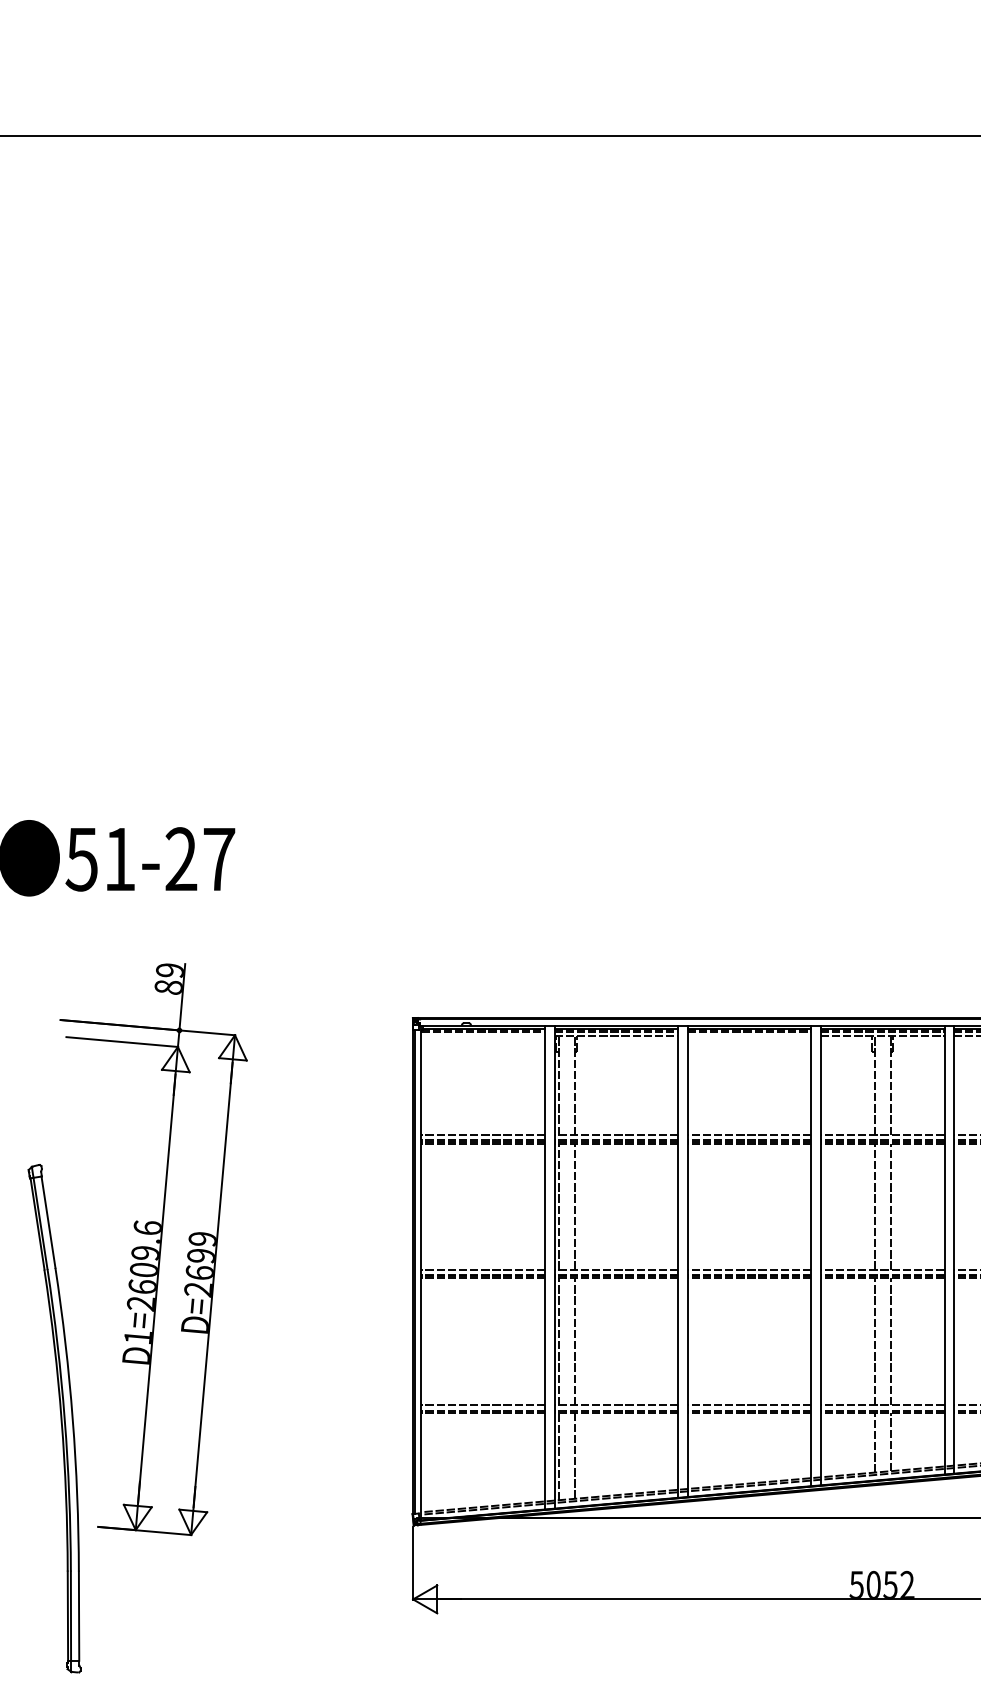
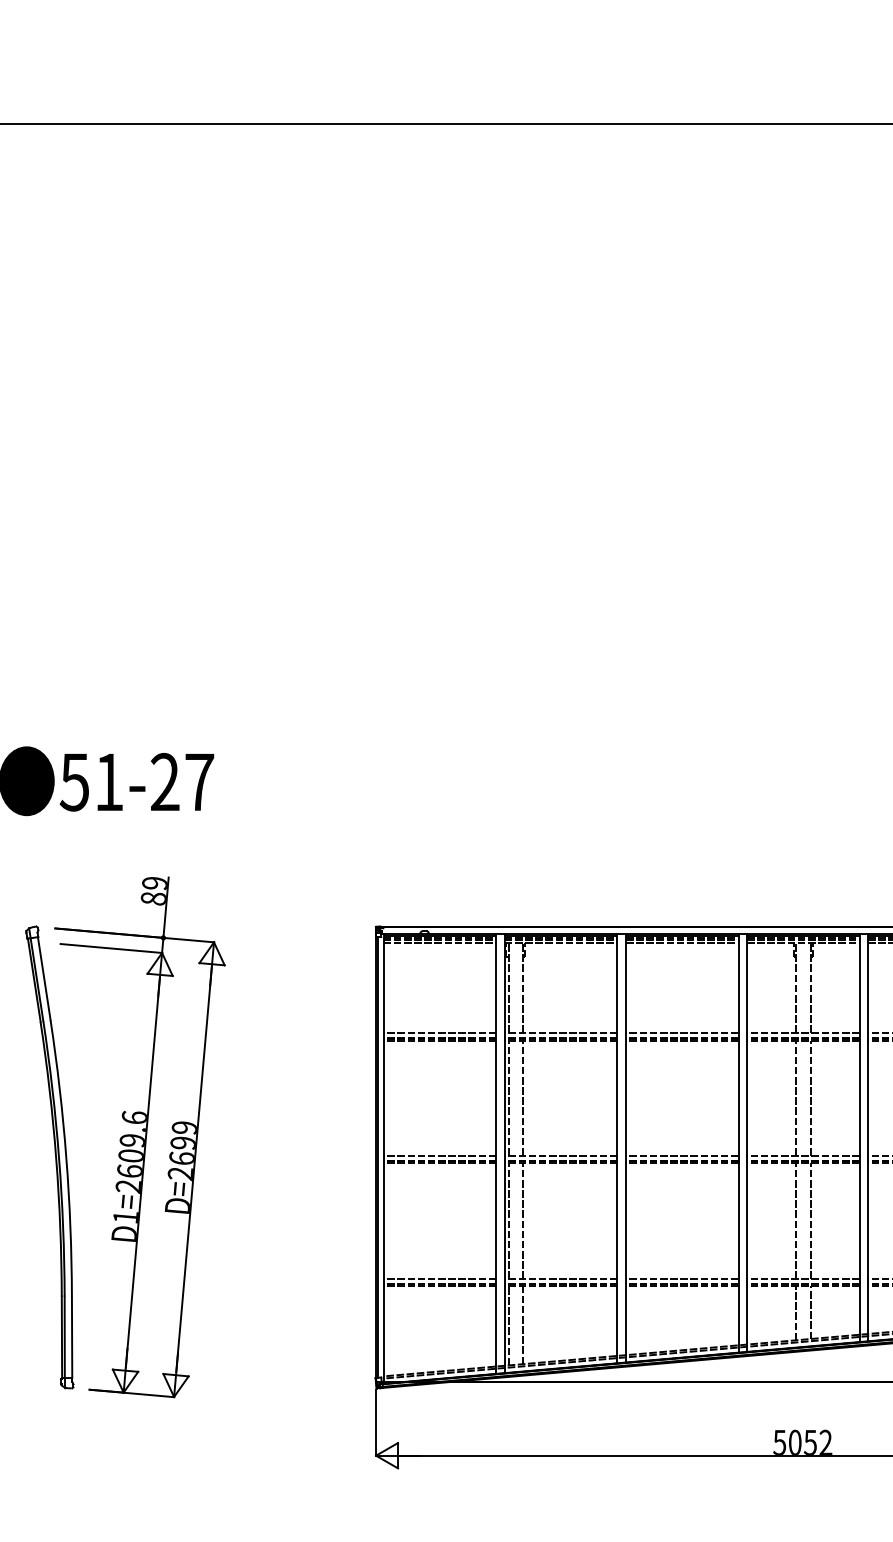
line: (483, 1036) -> (440, 943), added
line: (749, 1036) -> (682, 943), added
part: (54, 1418) -> (49, 1157), moved

